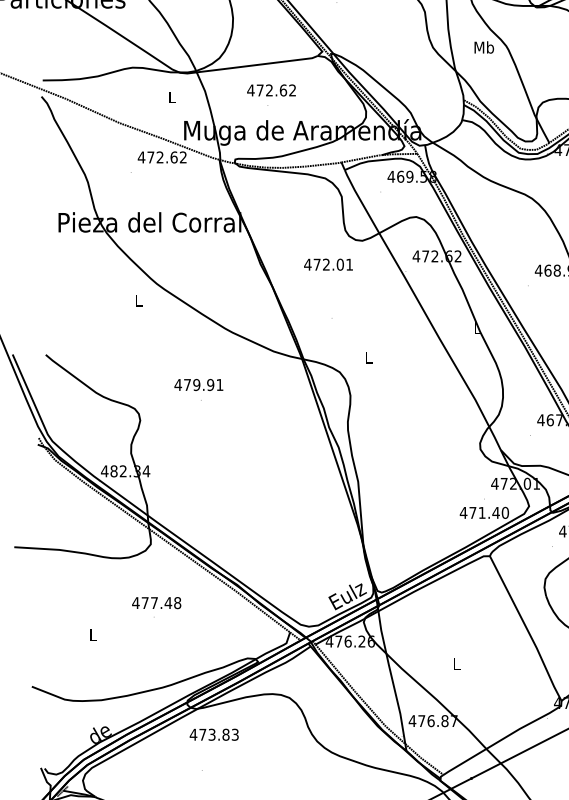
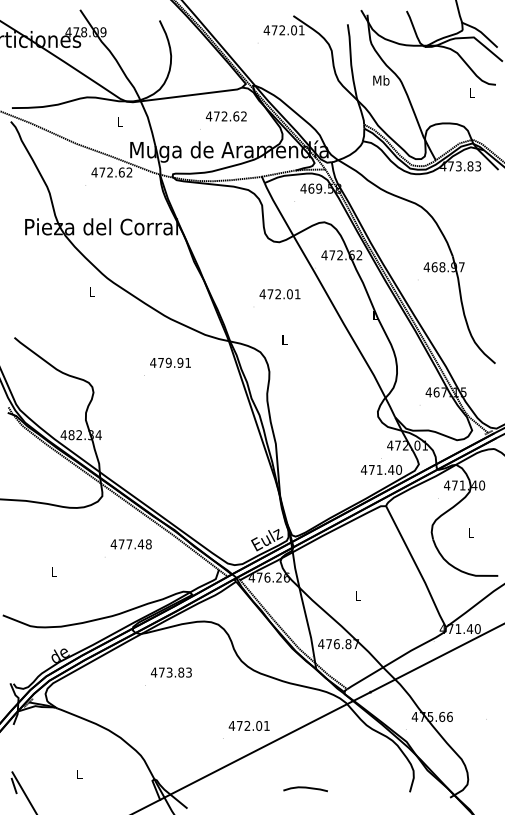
text: (271, 90) -> (226, 116), moved
text: (327, 265) -> (279, 294), moved
text: (198, 384) -> (170, 362), moved
text: (155, 603) -> (130, 544), moved
text: (213, 734) -> (170, 672), moved

